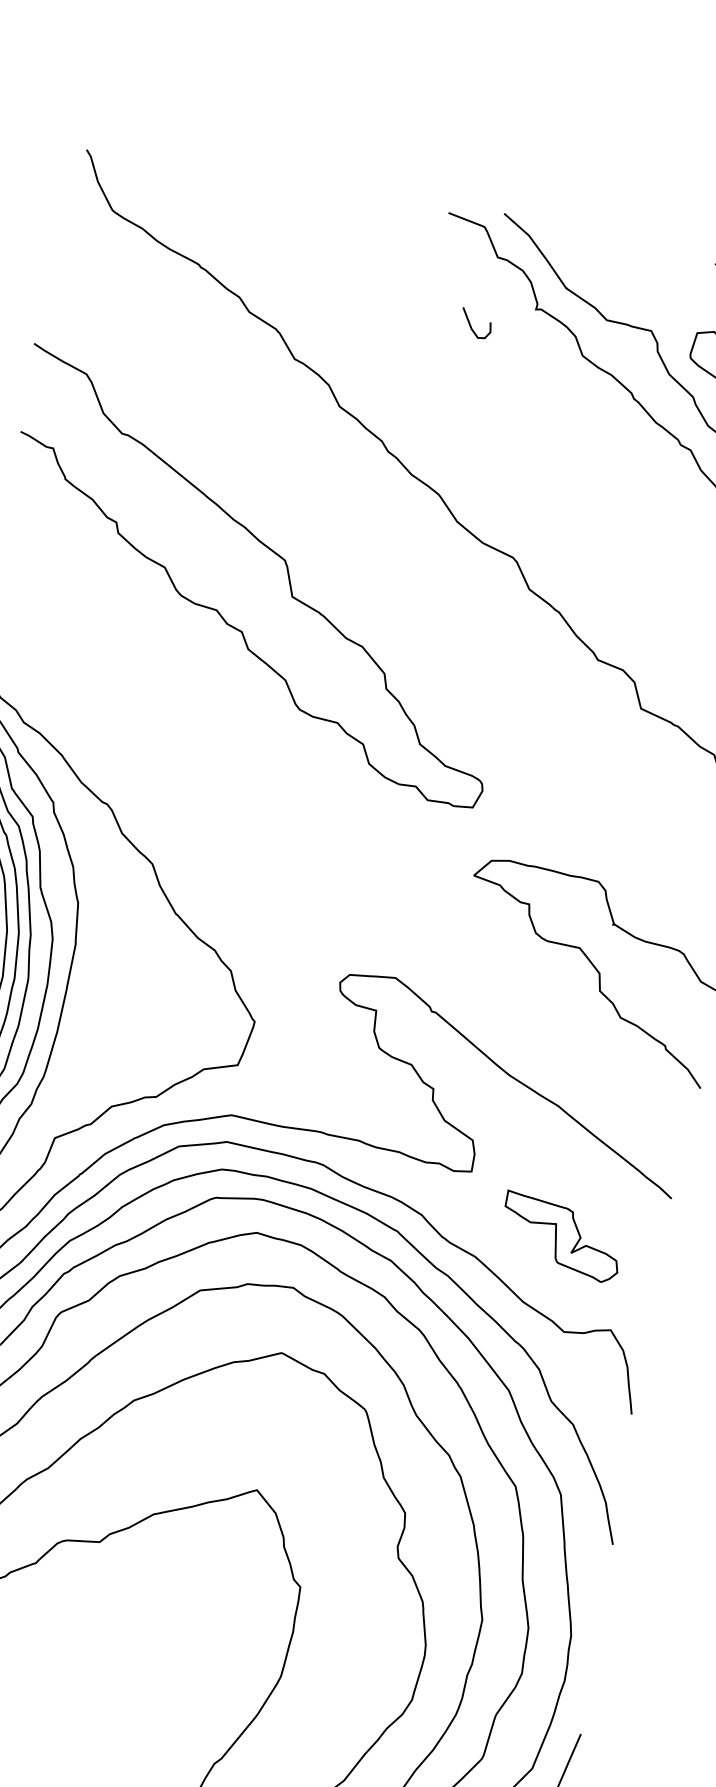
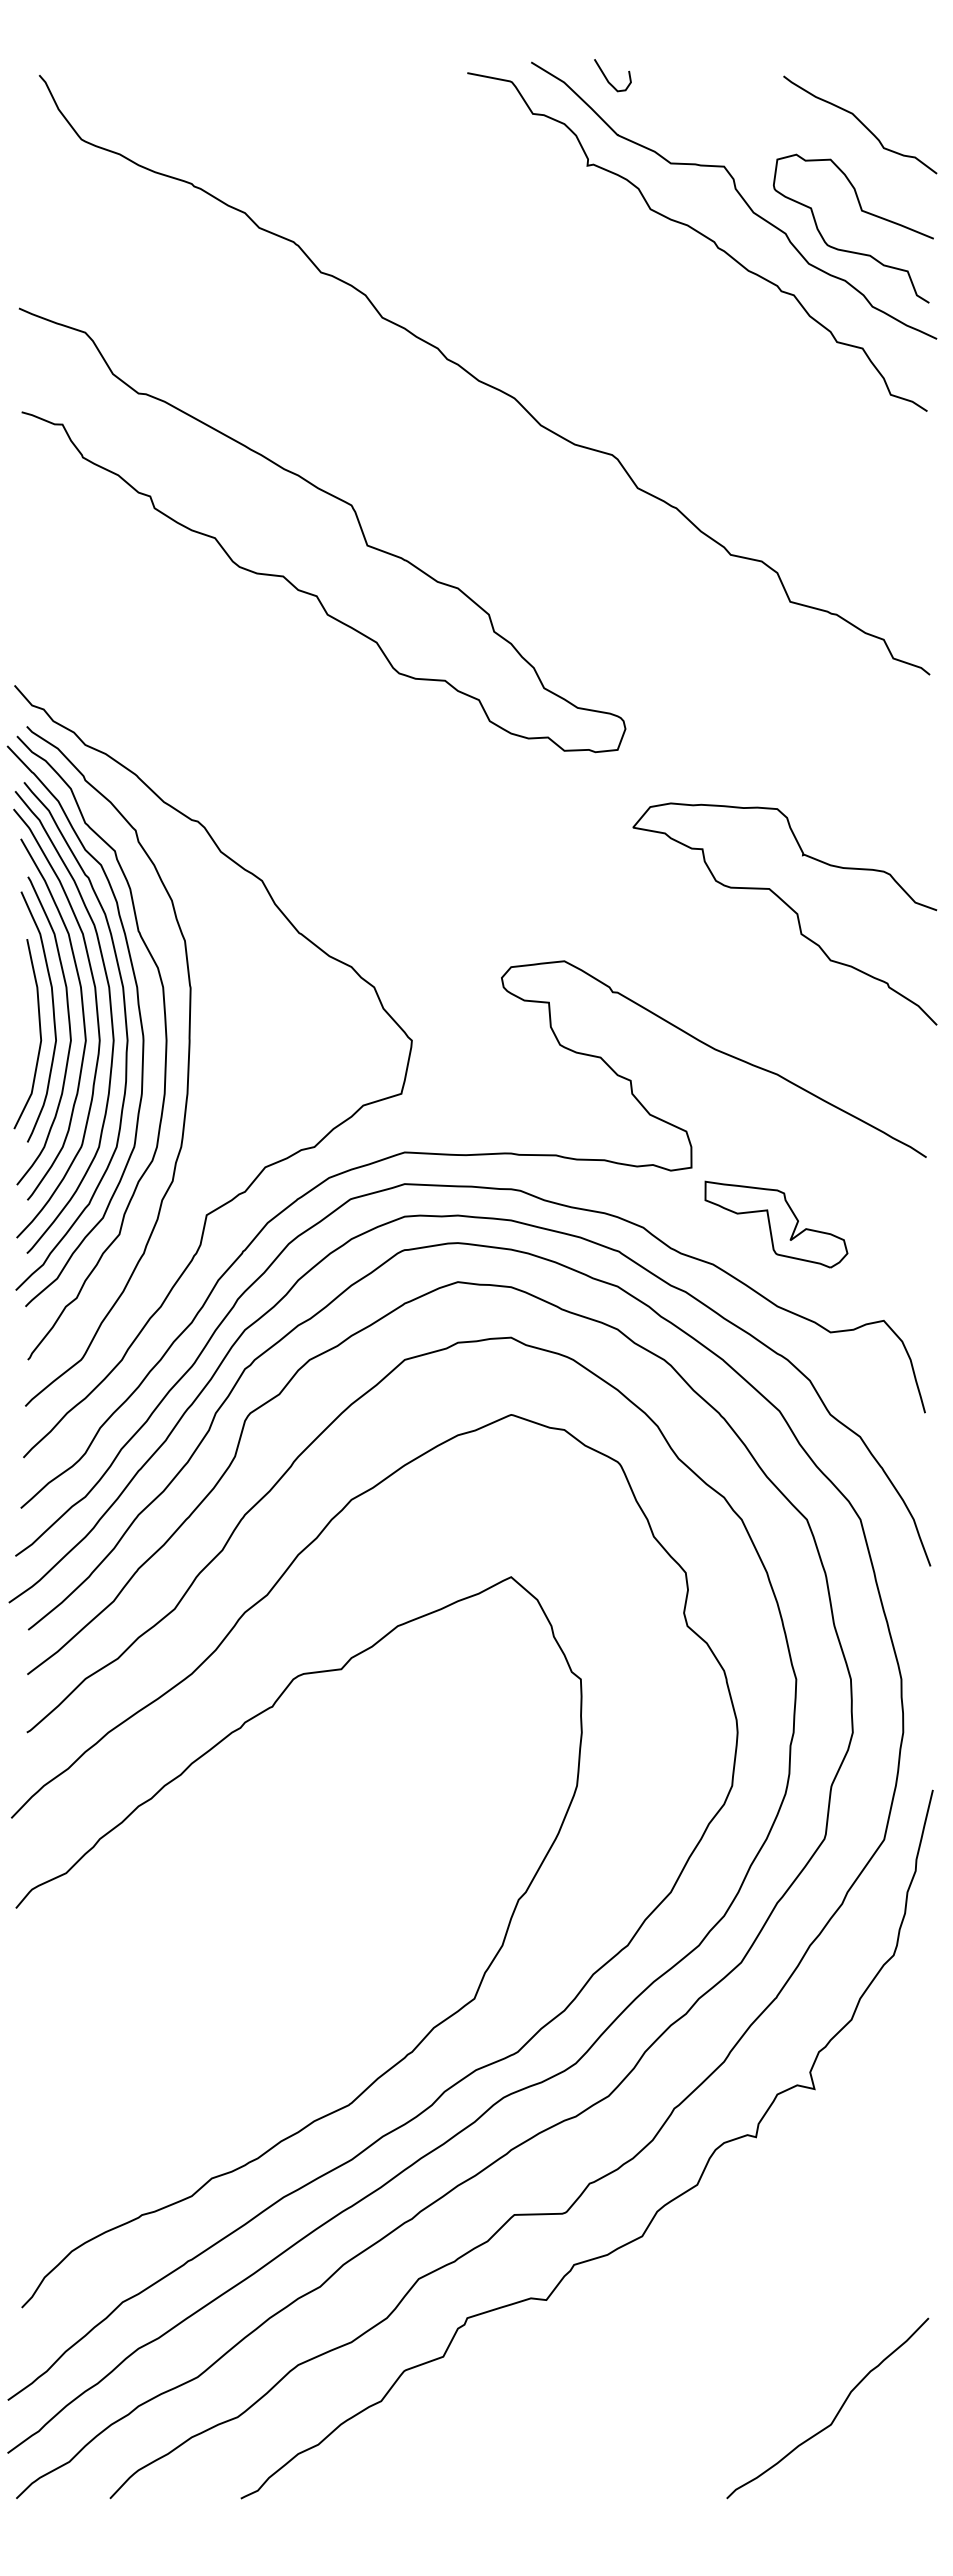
curve: (471, 325) -> (607, 78), moved
part: (561, 1237) -> (776, 1224), moved

